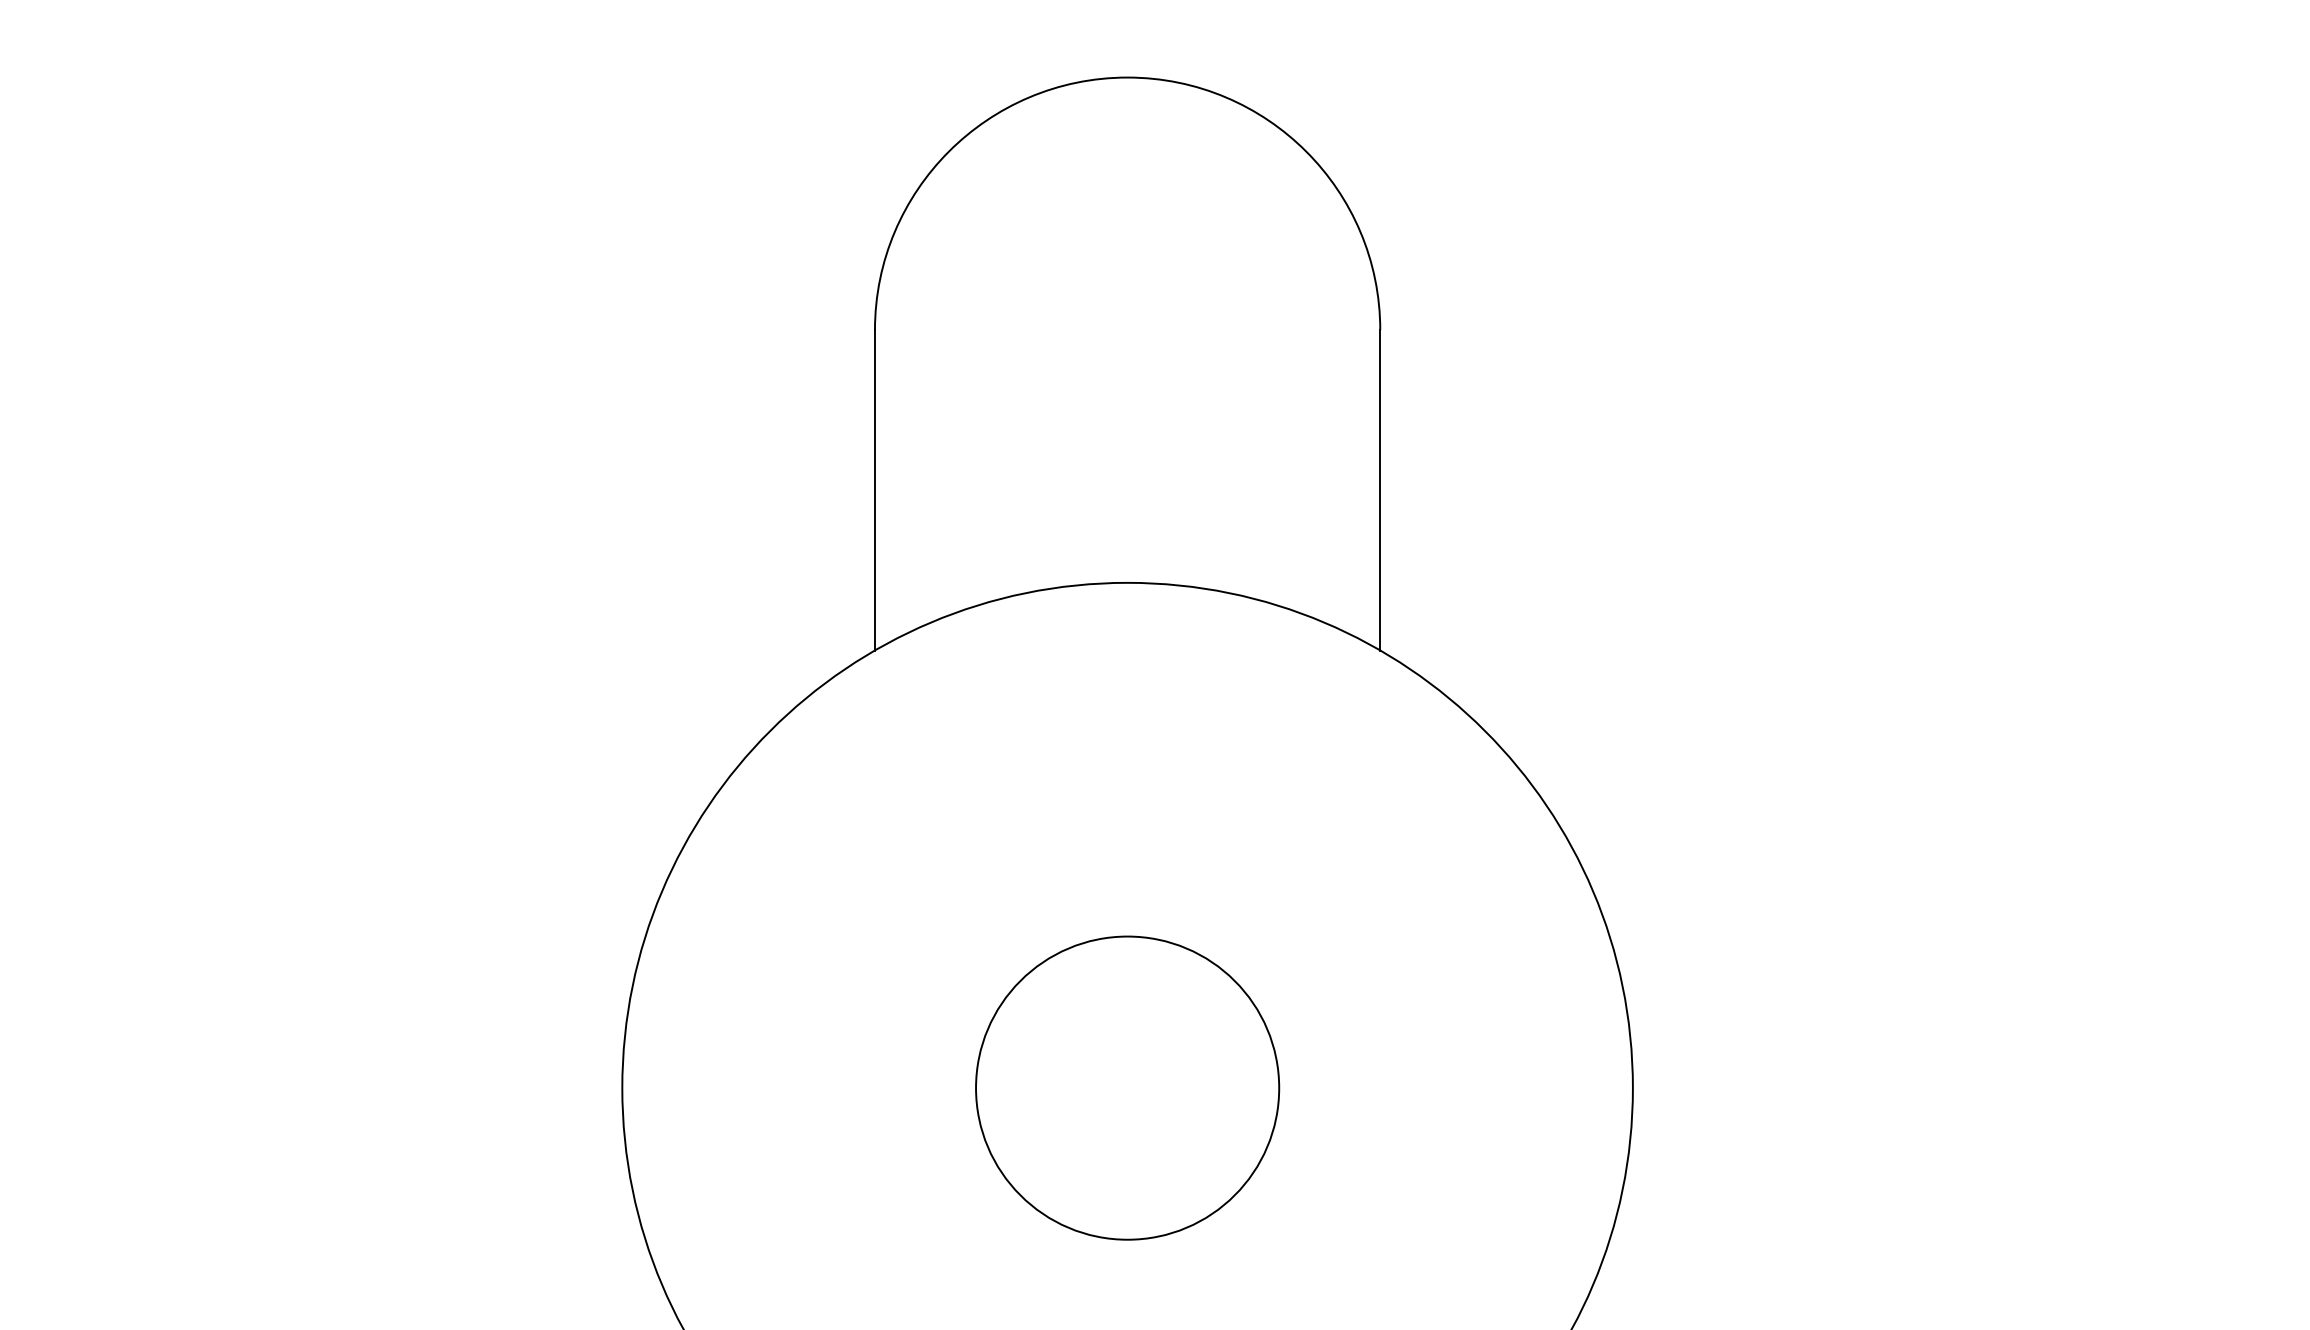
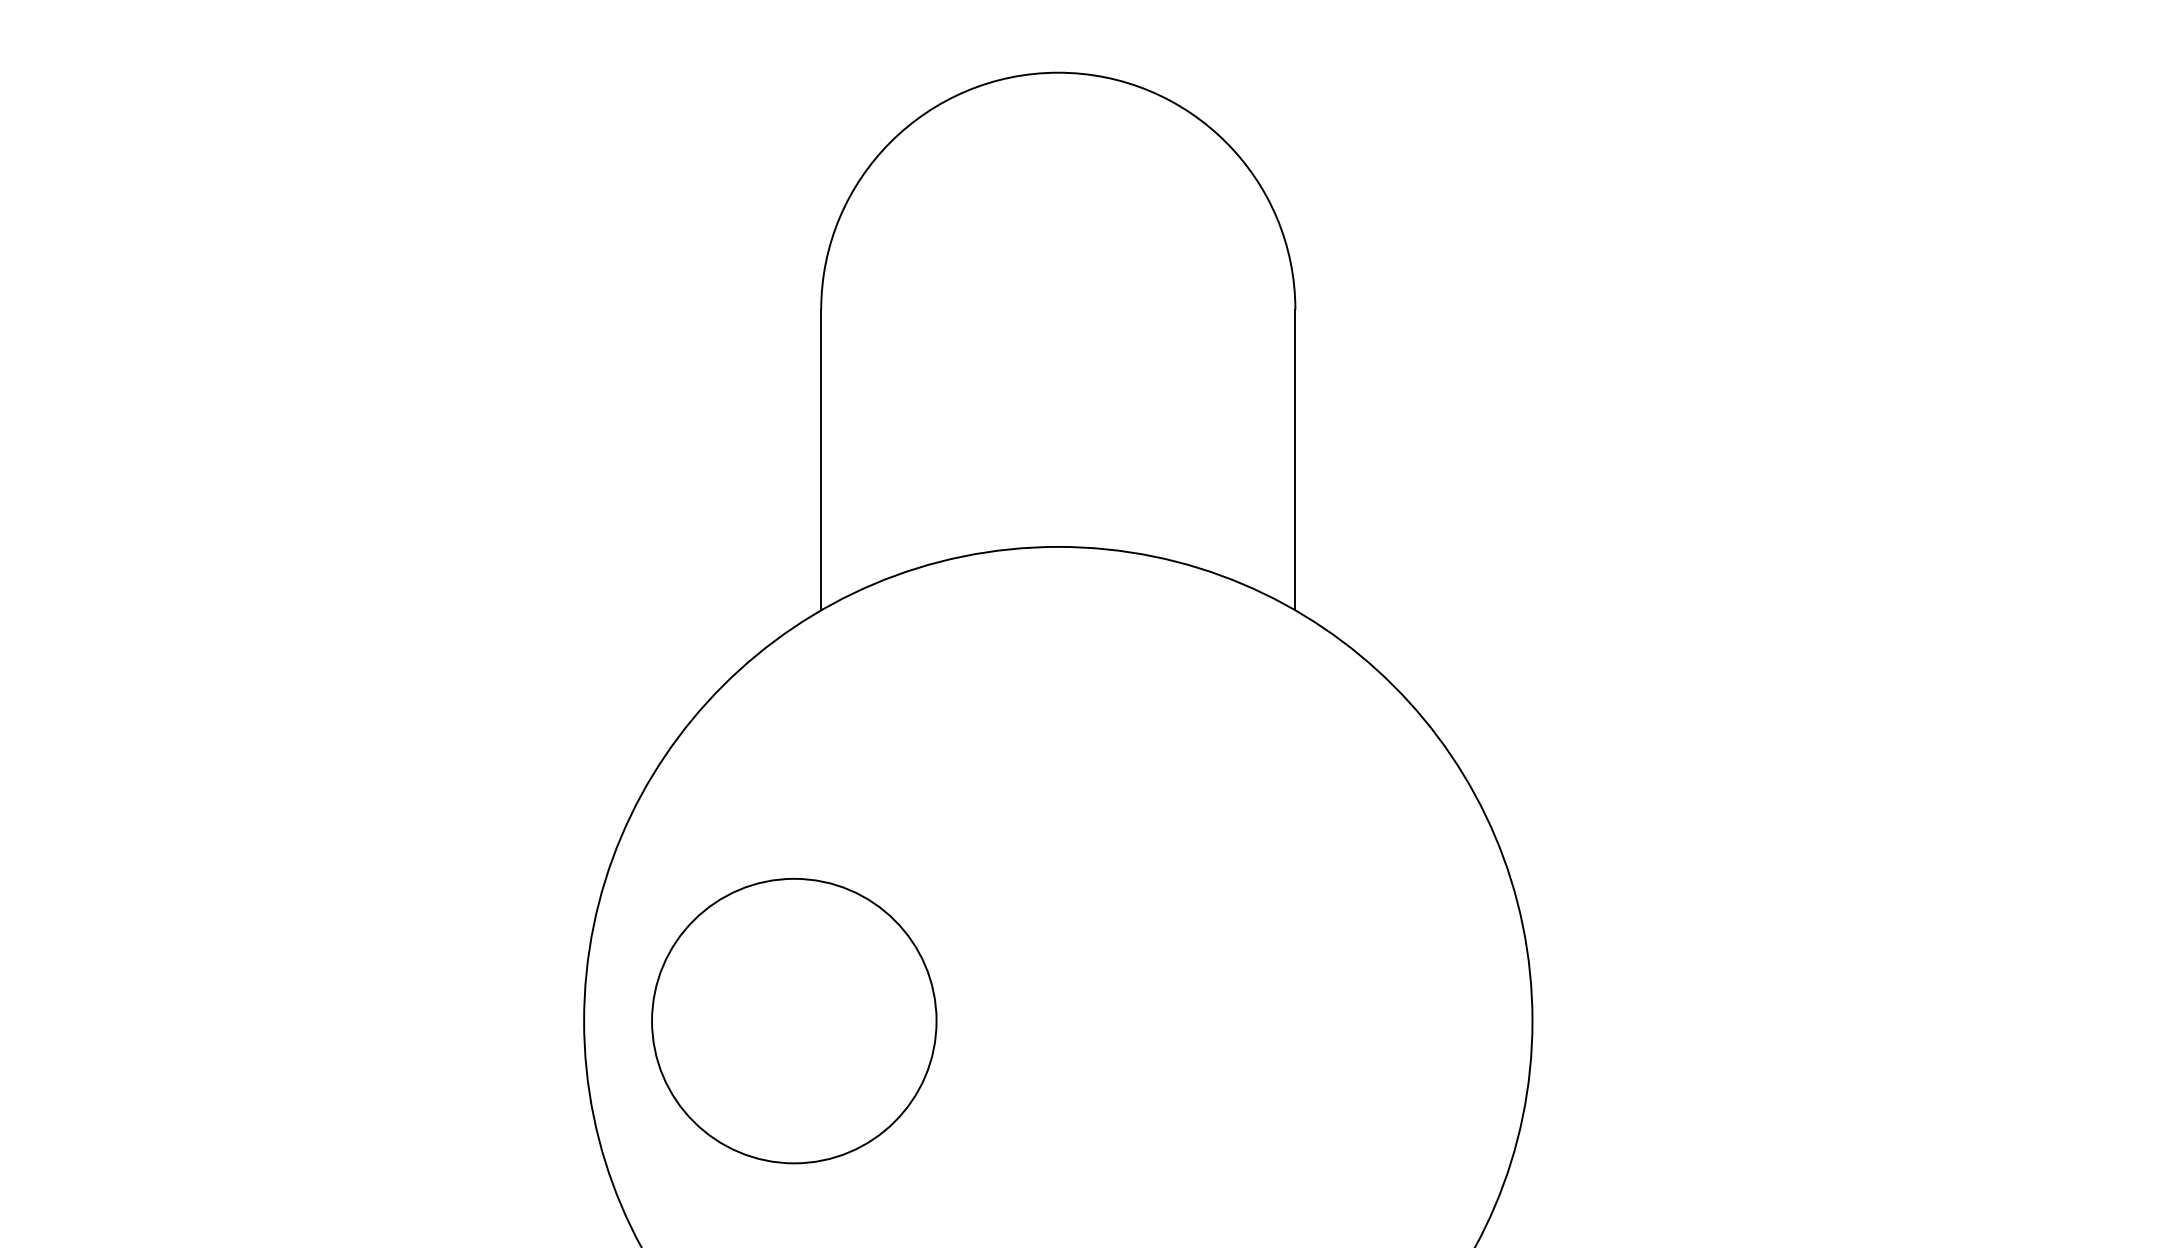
circle: (1127, 1088) -> (794, 1021), moved

